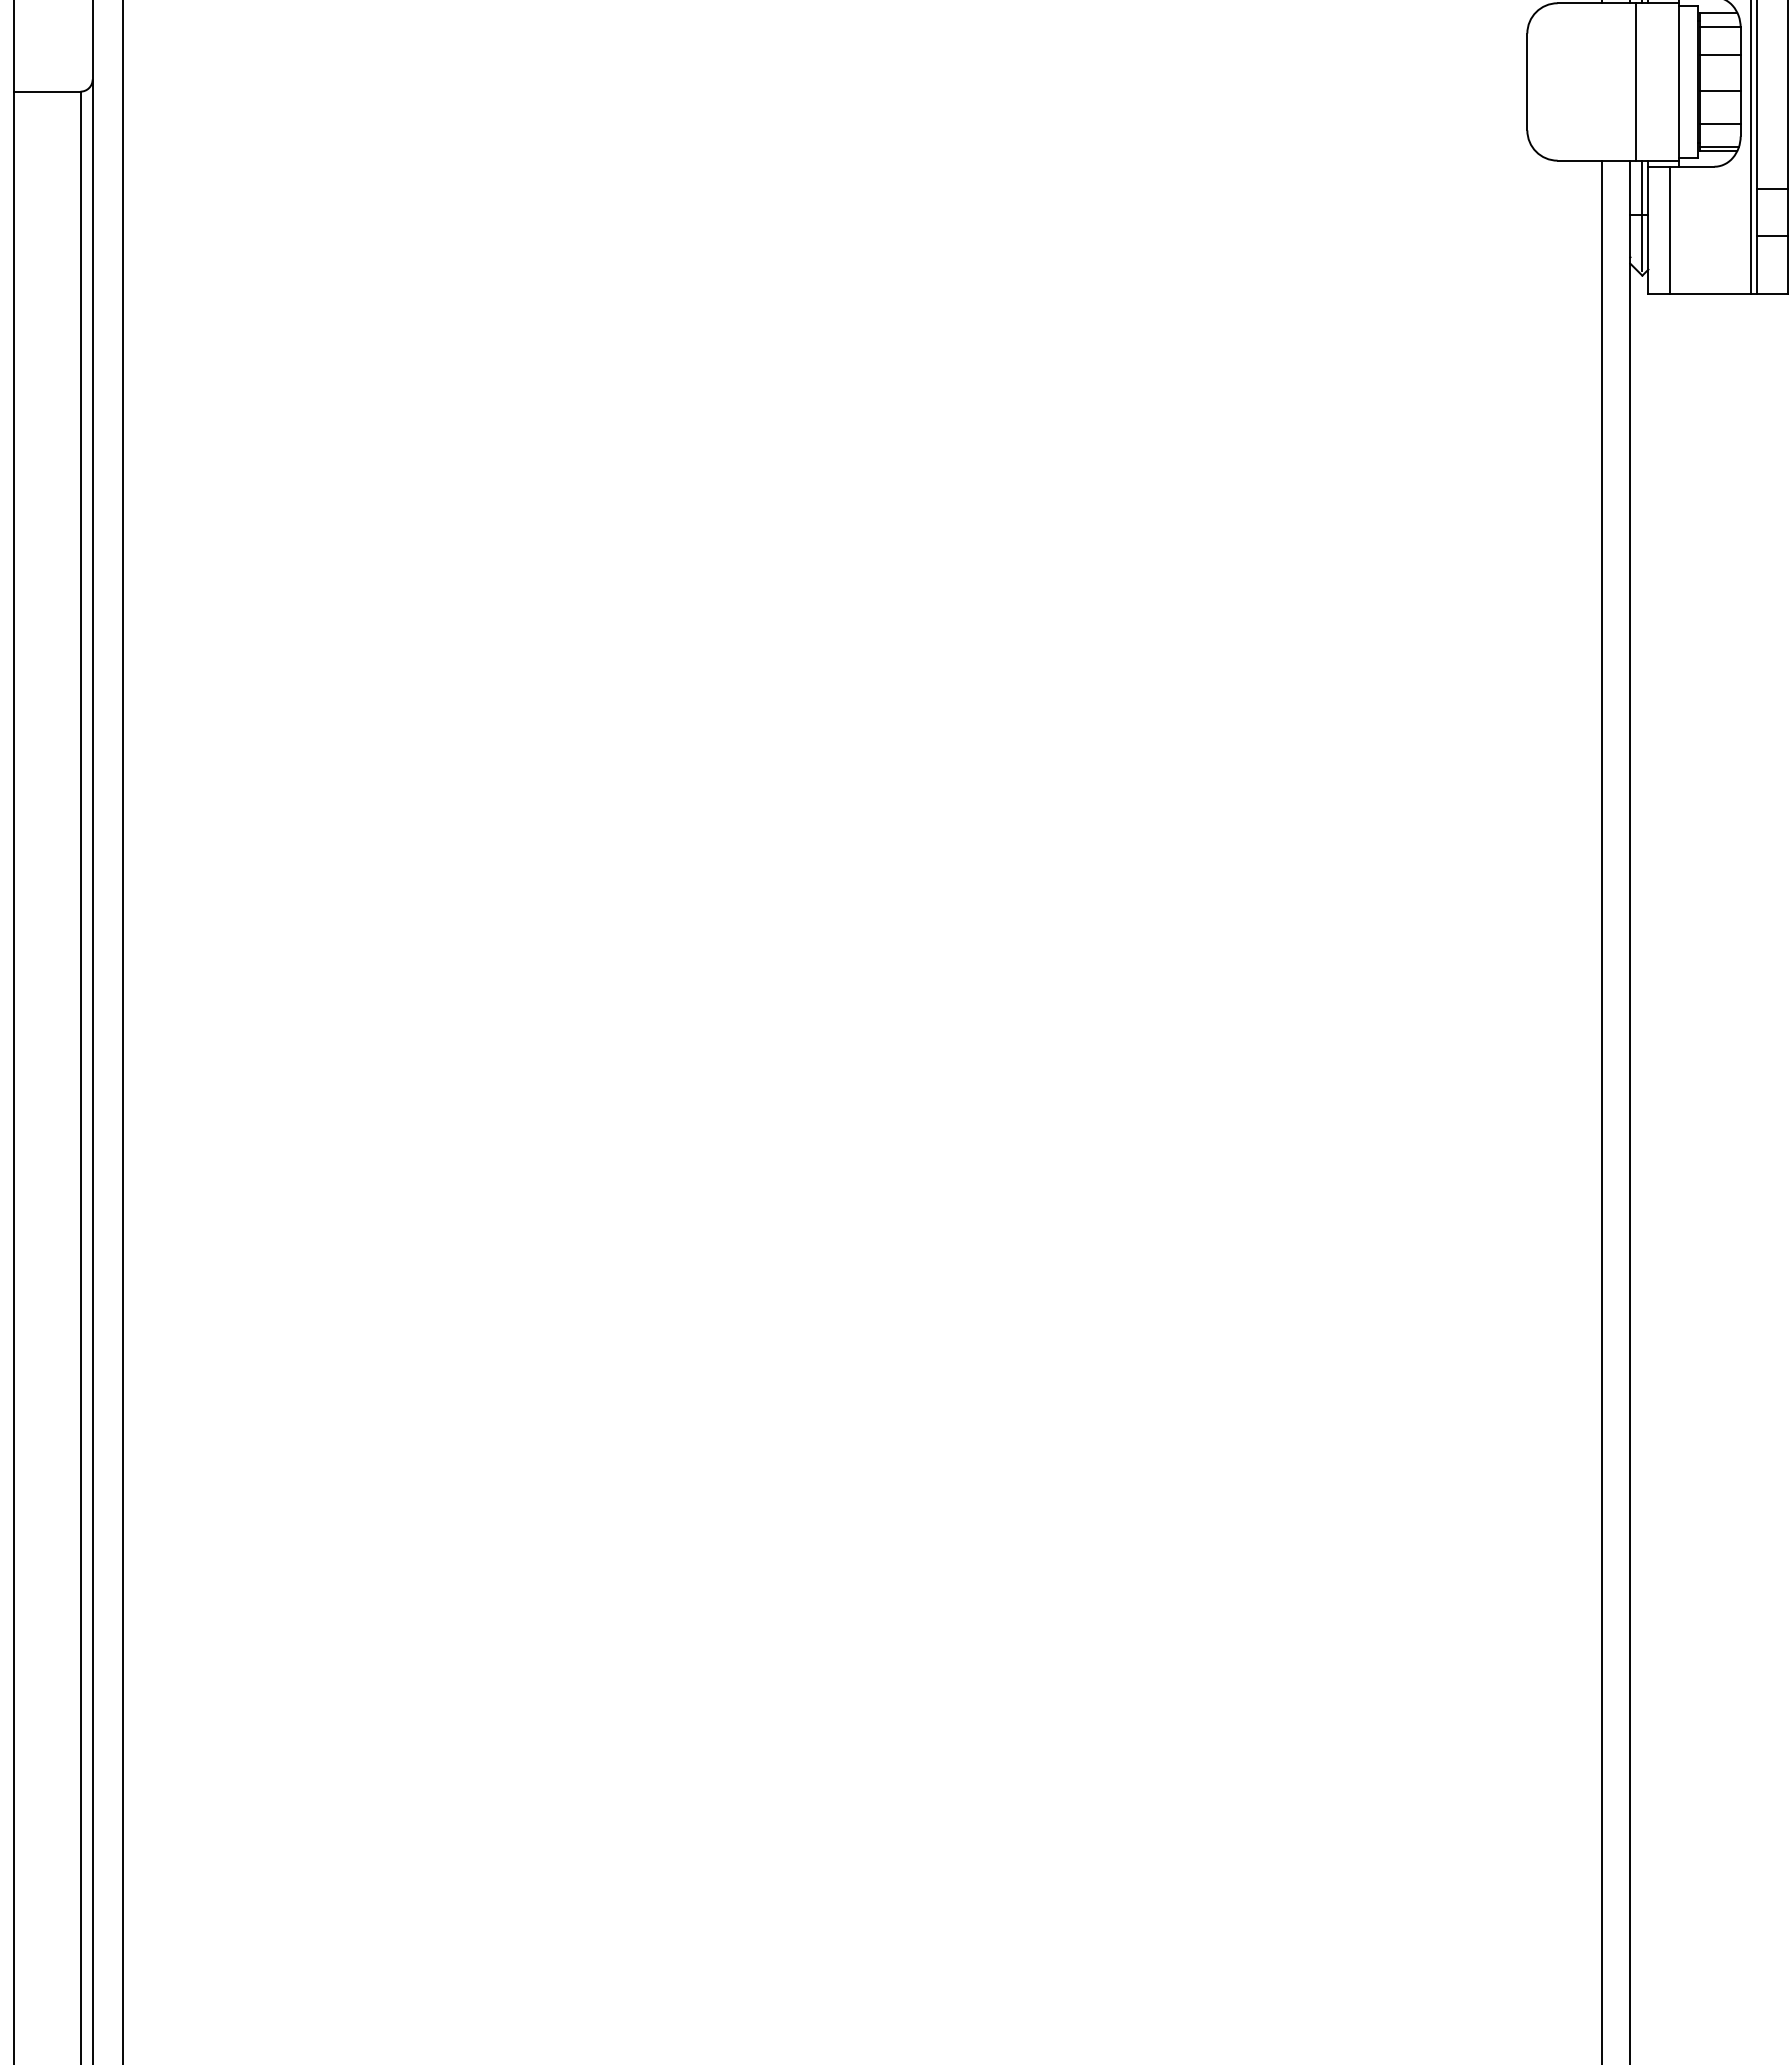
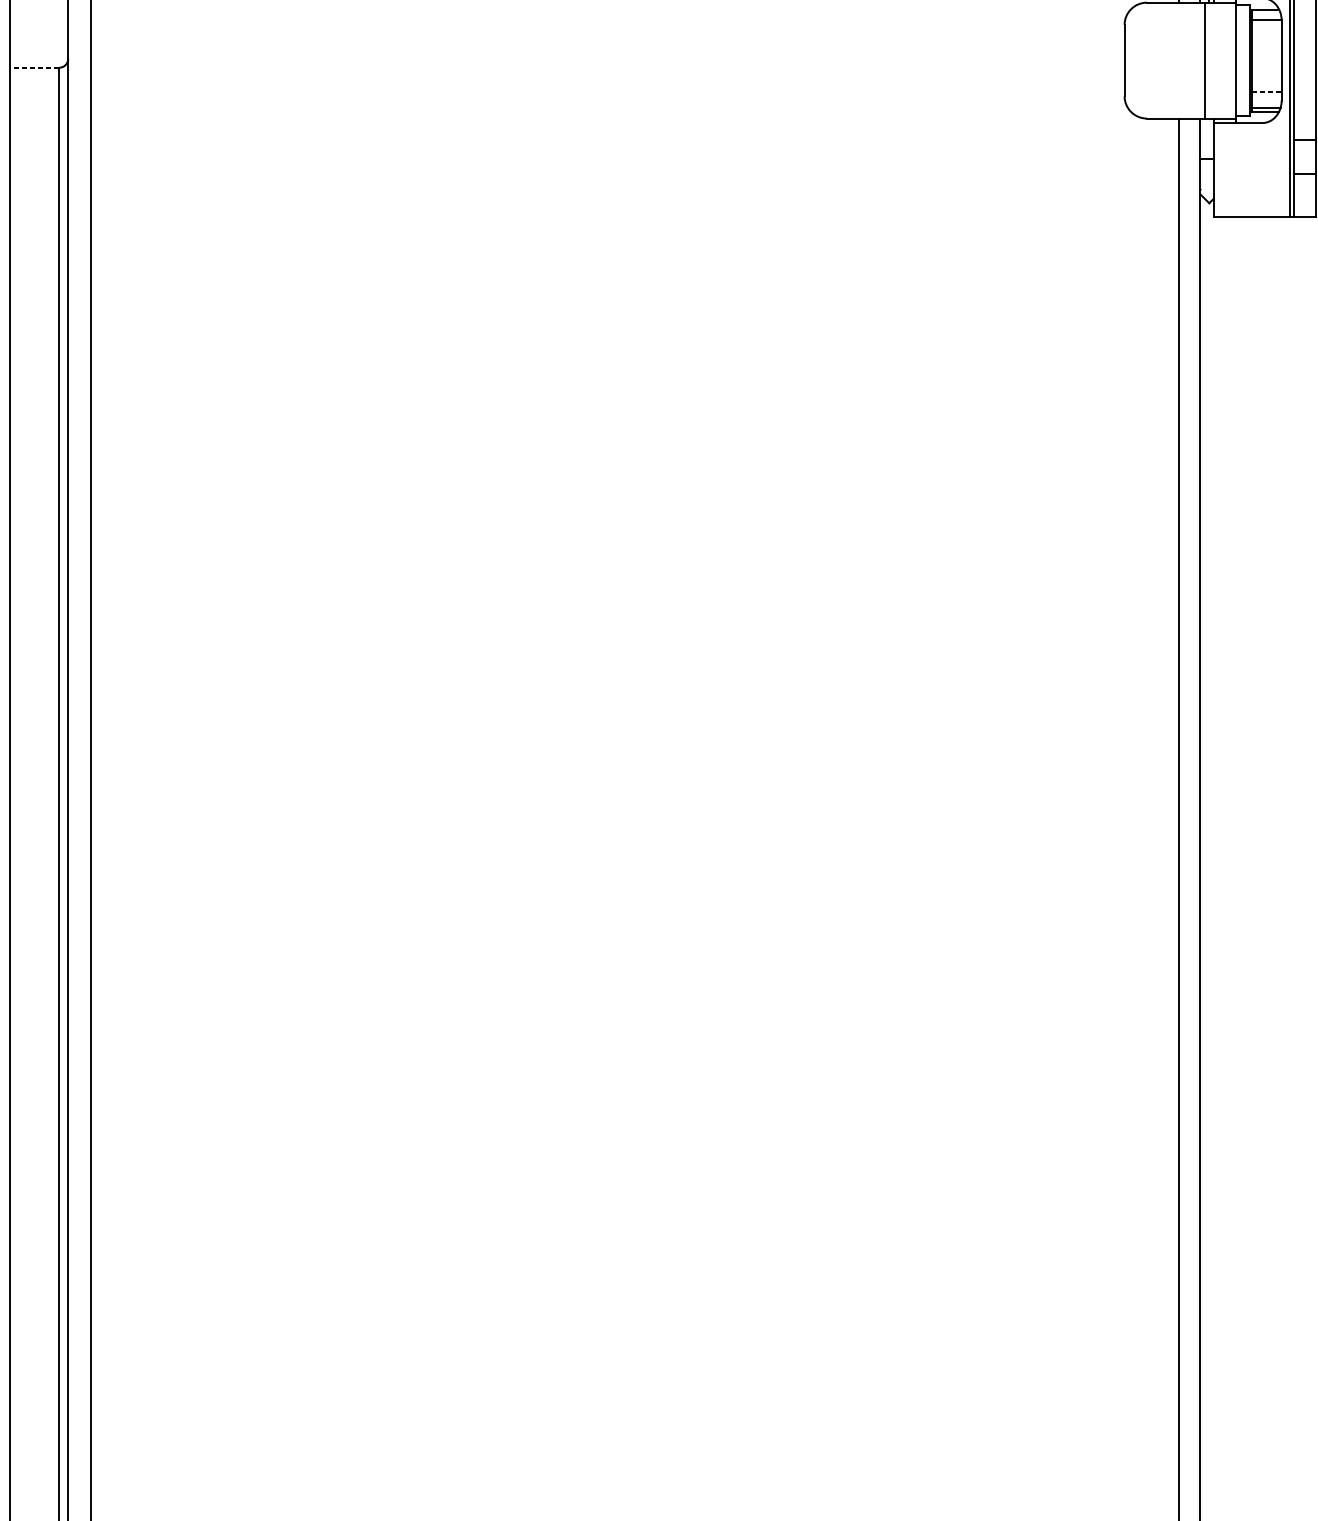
line: (1720, 55) -> (1266, 41), removed
line: (46, 91) -> (34, 67), solid -> dashed
line: (1720, 91) -> (1266, 67), removed
line: (1721, 124) -> (1267, 91), solid -> dashed
line: (1642, 215) -> (1209, 158), removed
line: (1669, 229) -> (1229, 169), removed

